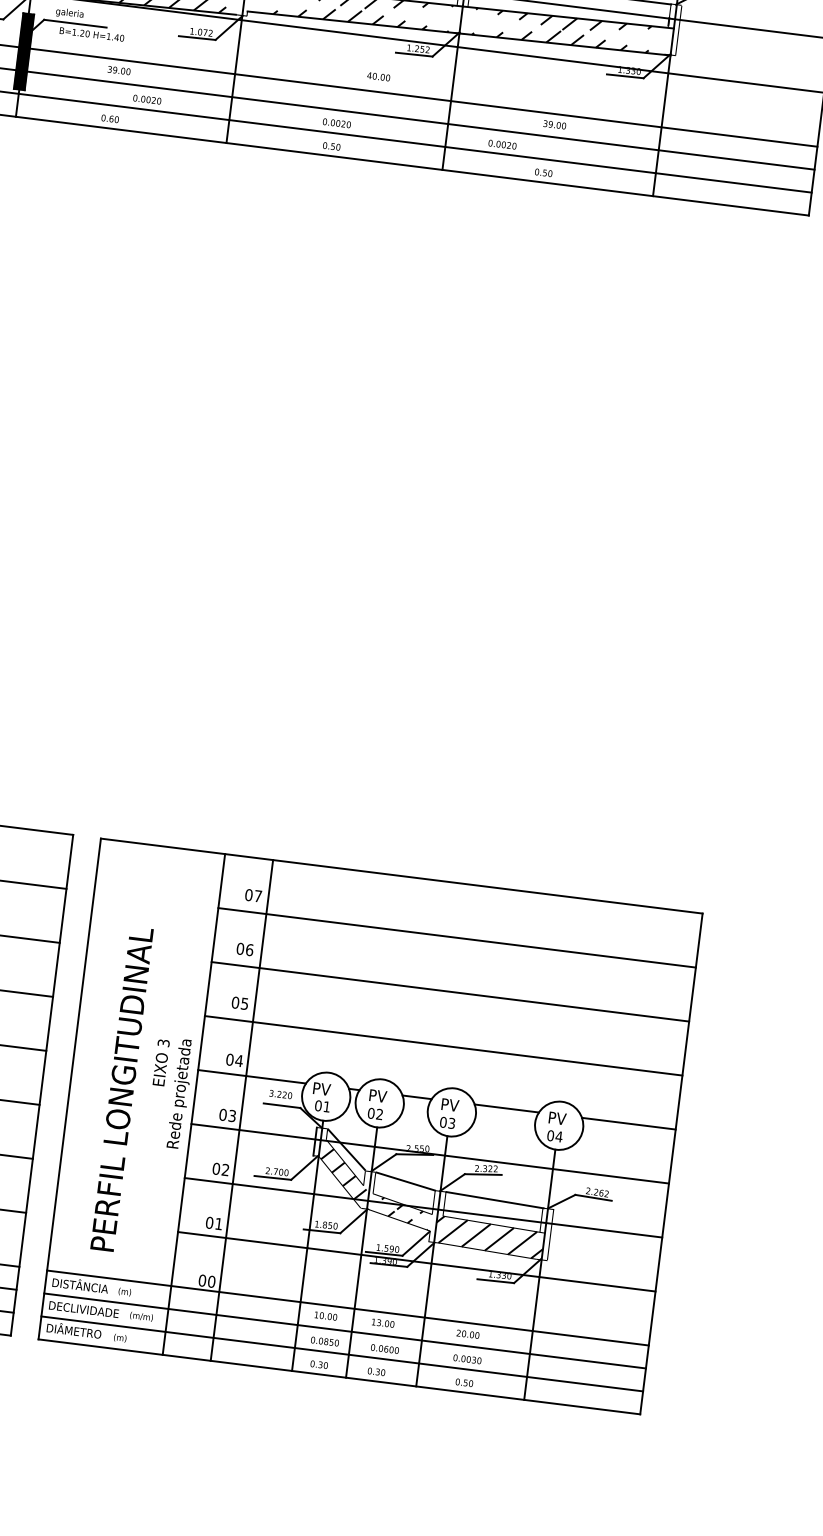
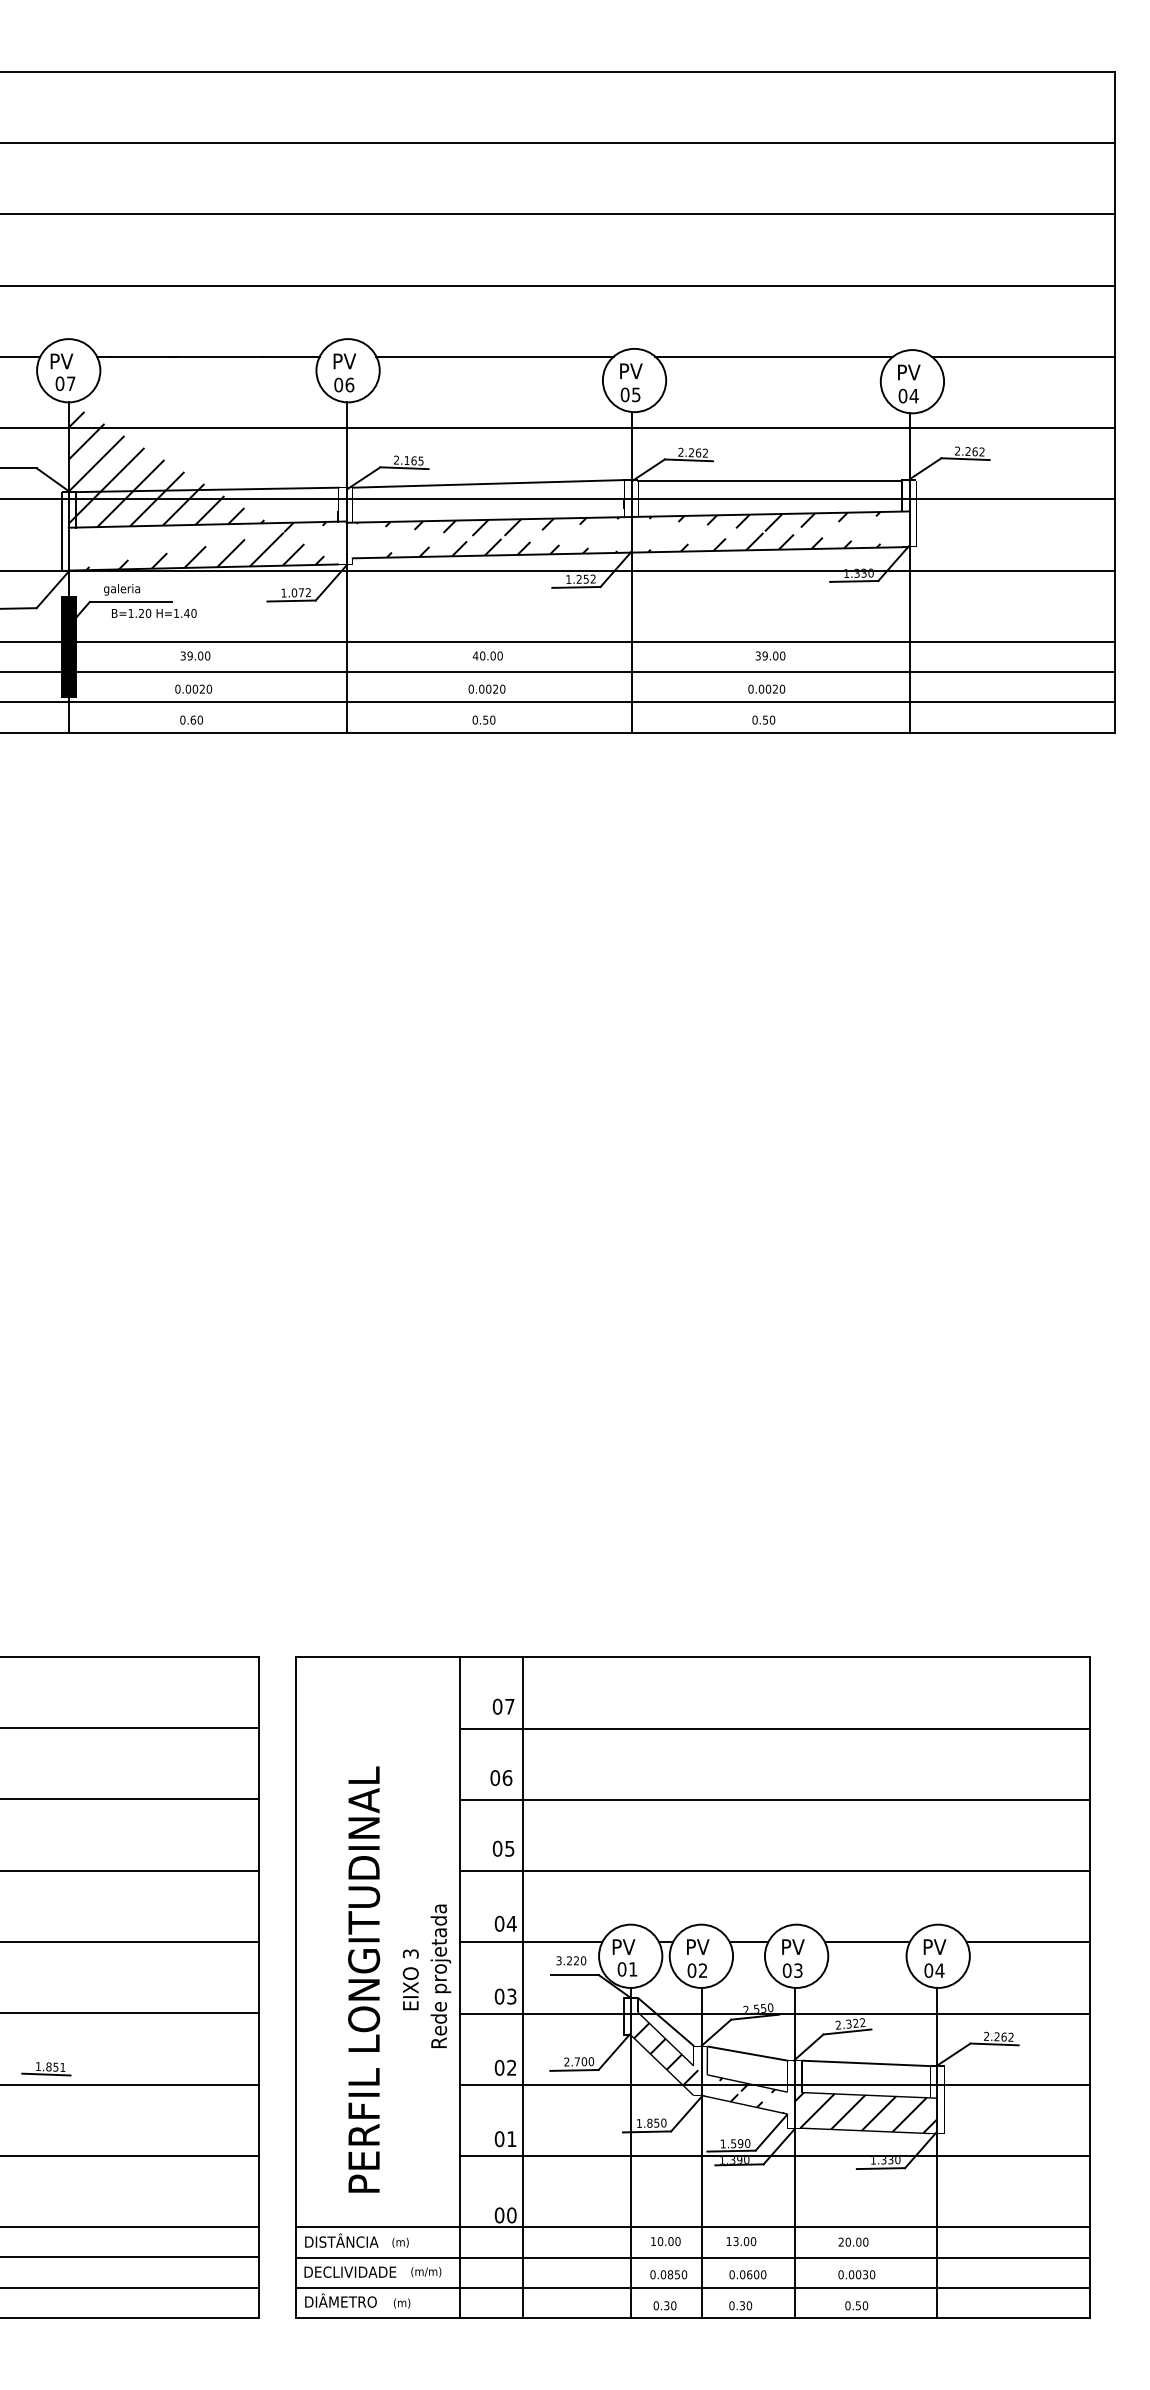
text: (378, 76) -> (487, 655), moved
text: (147, 99) -> (193, 688), moved
text: (502, 144) -> (766, 688), moved
text: (161, 1062) -> (410, 1979), moved

